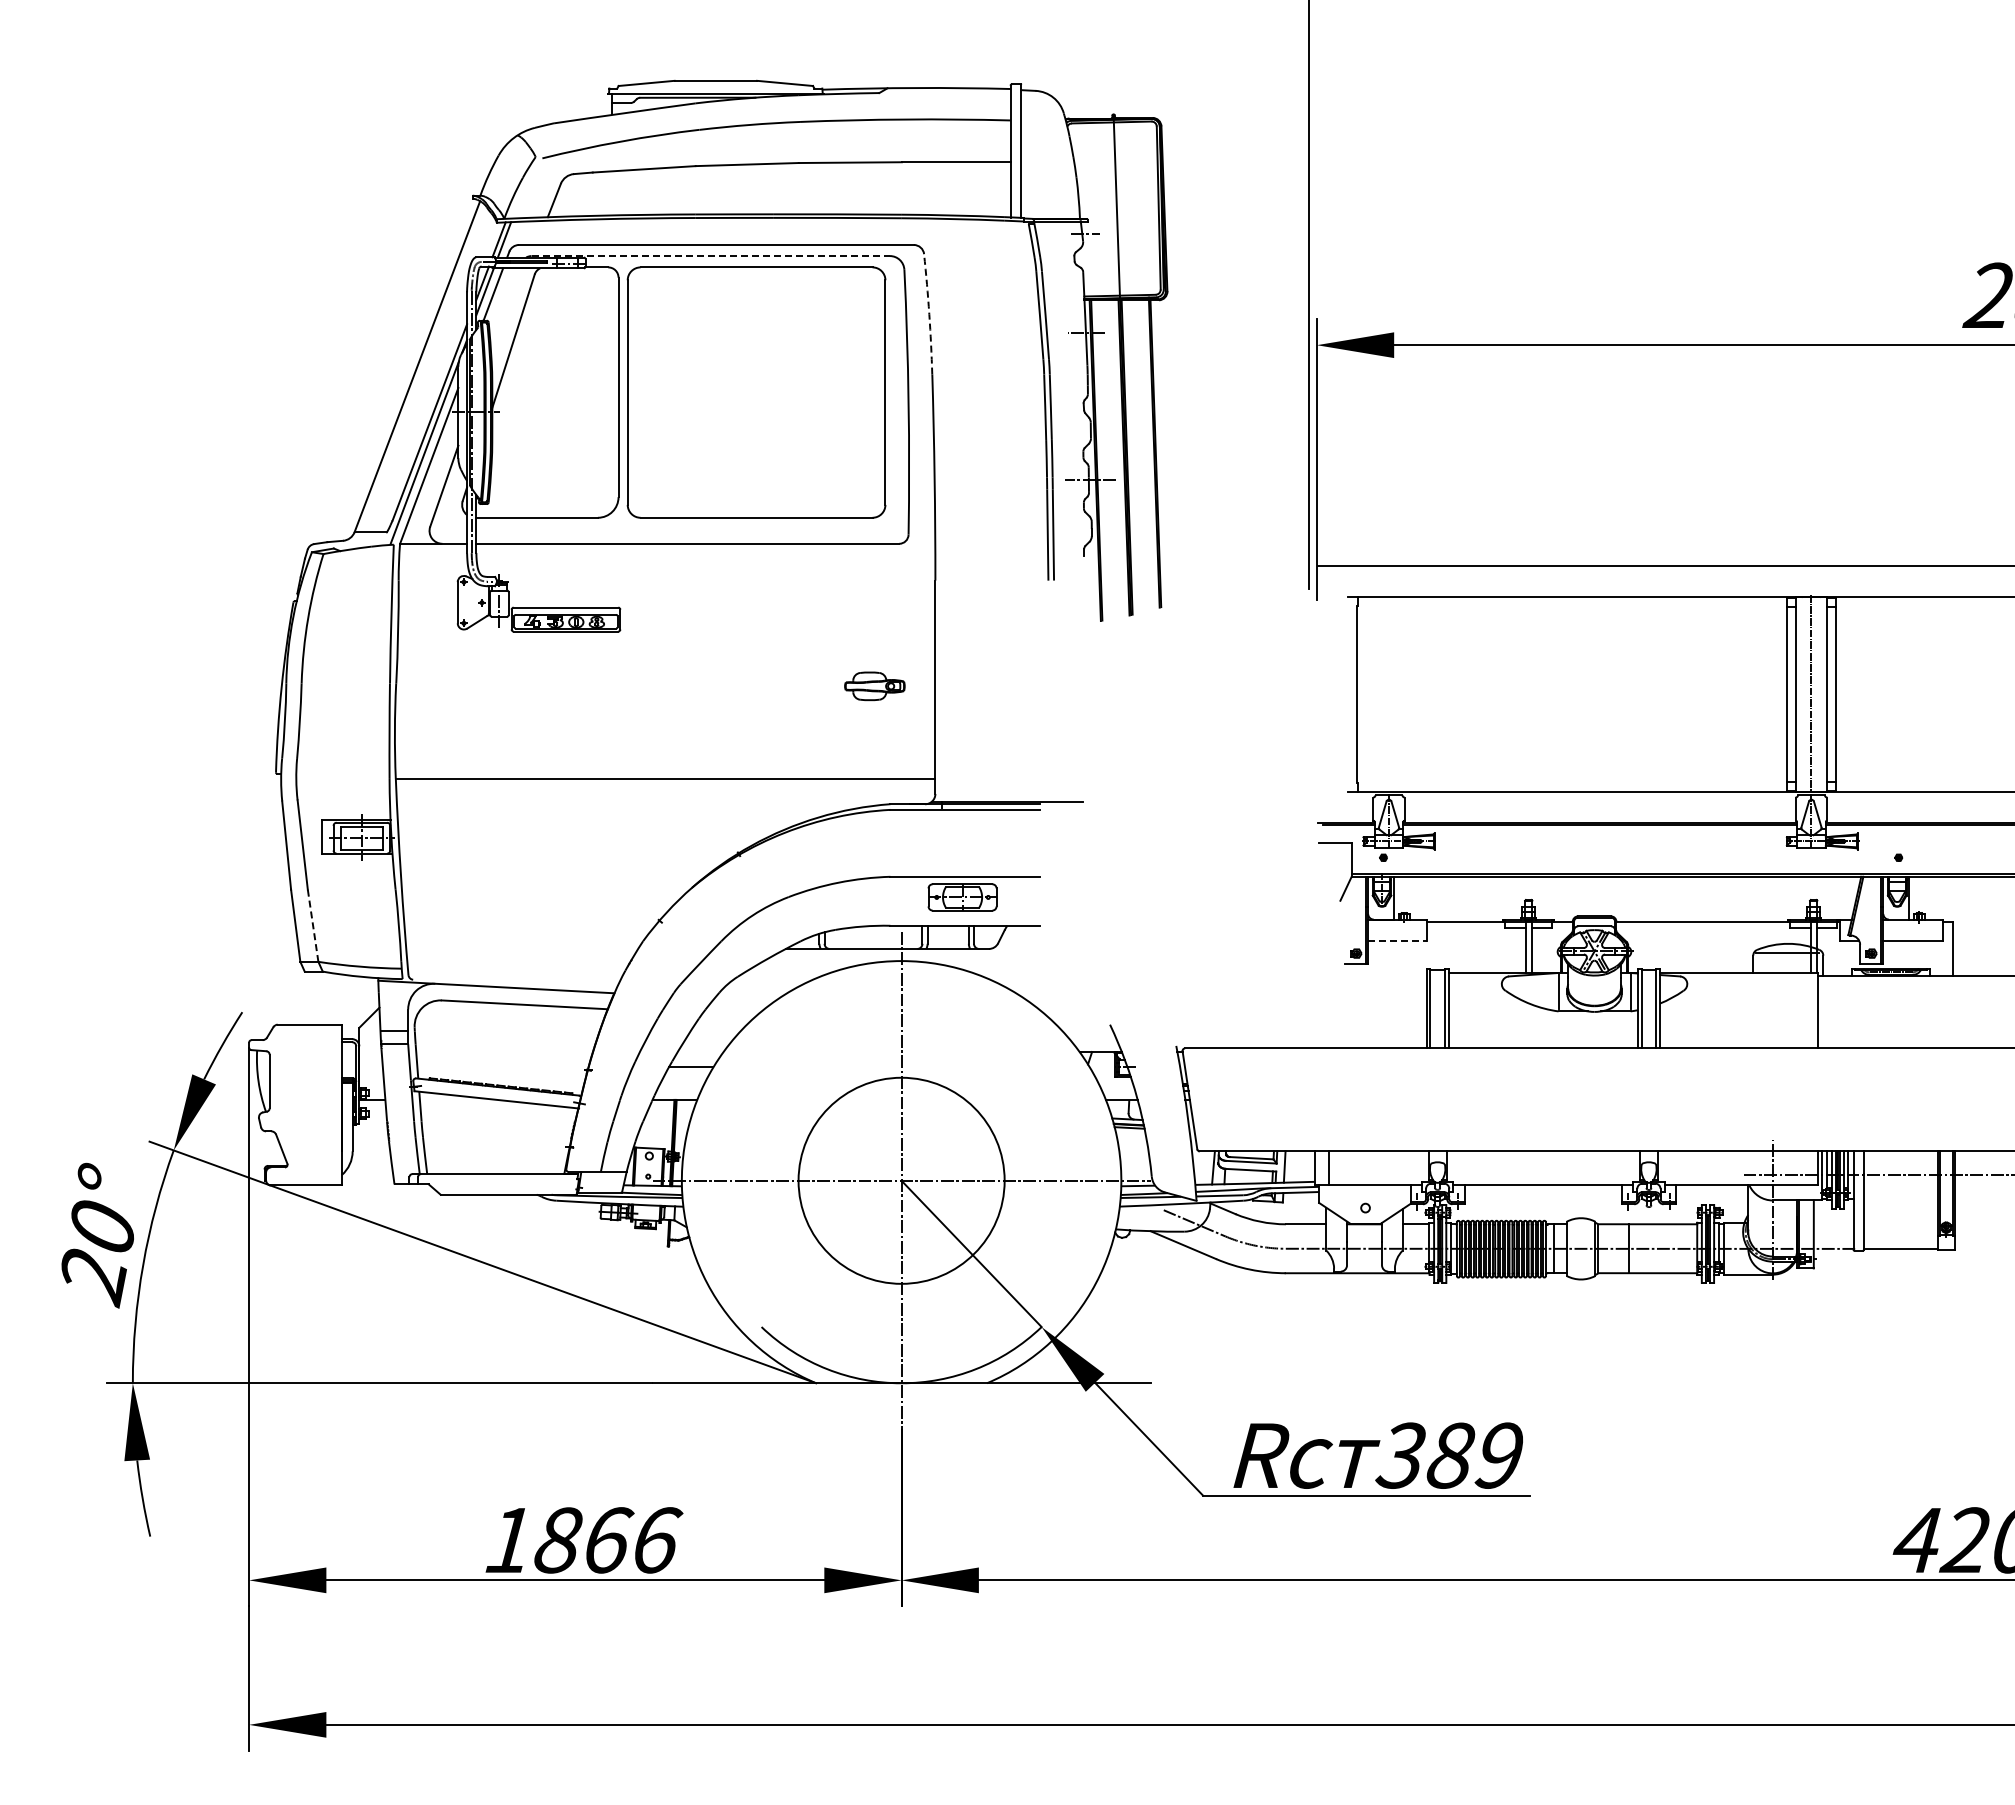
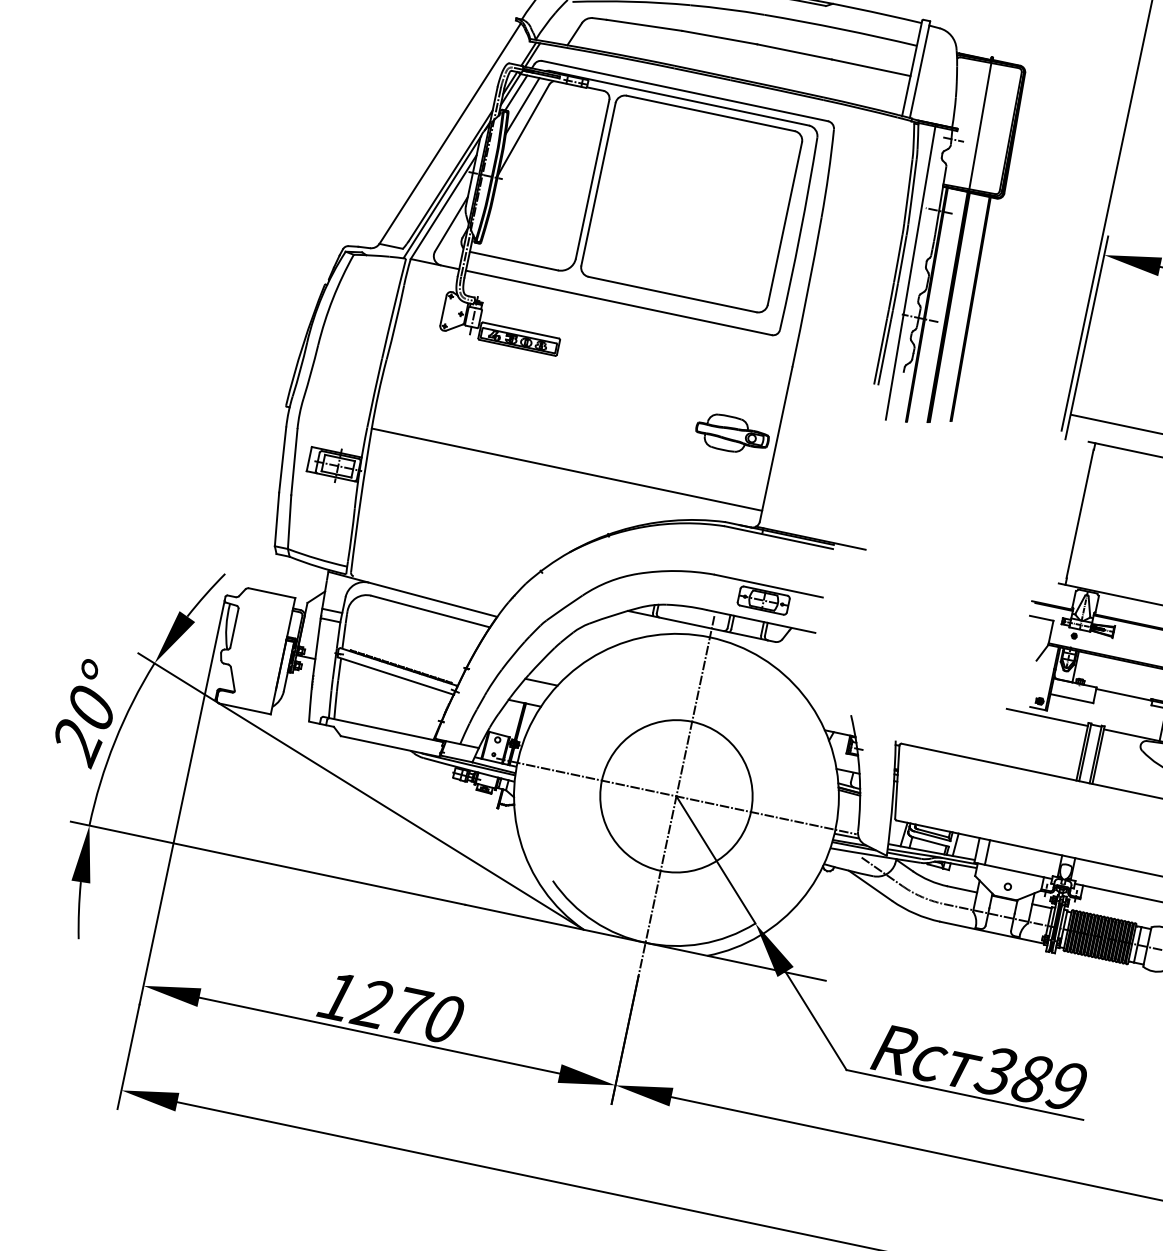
line: (711, 256) -> (679, 98), dashed -> solid
line: (505, 309) -> (522, 105), added
arc: (929, 314) -> (828, 173), dashed -> solid
line: (1065, 421) -> (910, 272), added
part: (874, 686) -> (732, 434), size x1.67
line: (313, 926) -> (289, 522), dashed -> solid
line: (1397, 941) -> (1071, 698), dashed -> solid
line: (1370, 972) -> (1047, 717), added
text: (606, 1540) -> (408, 1011), 1866 -> 1270

